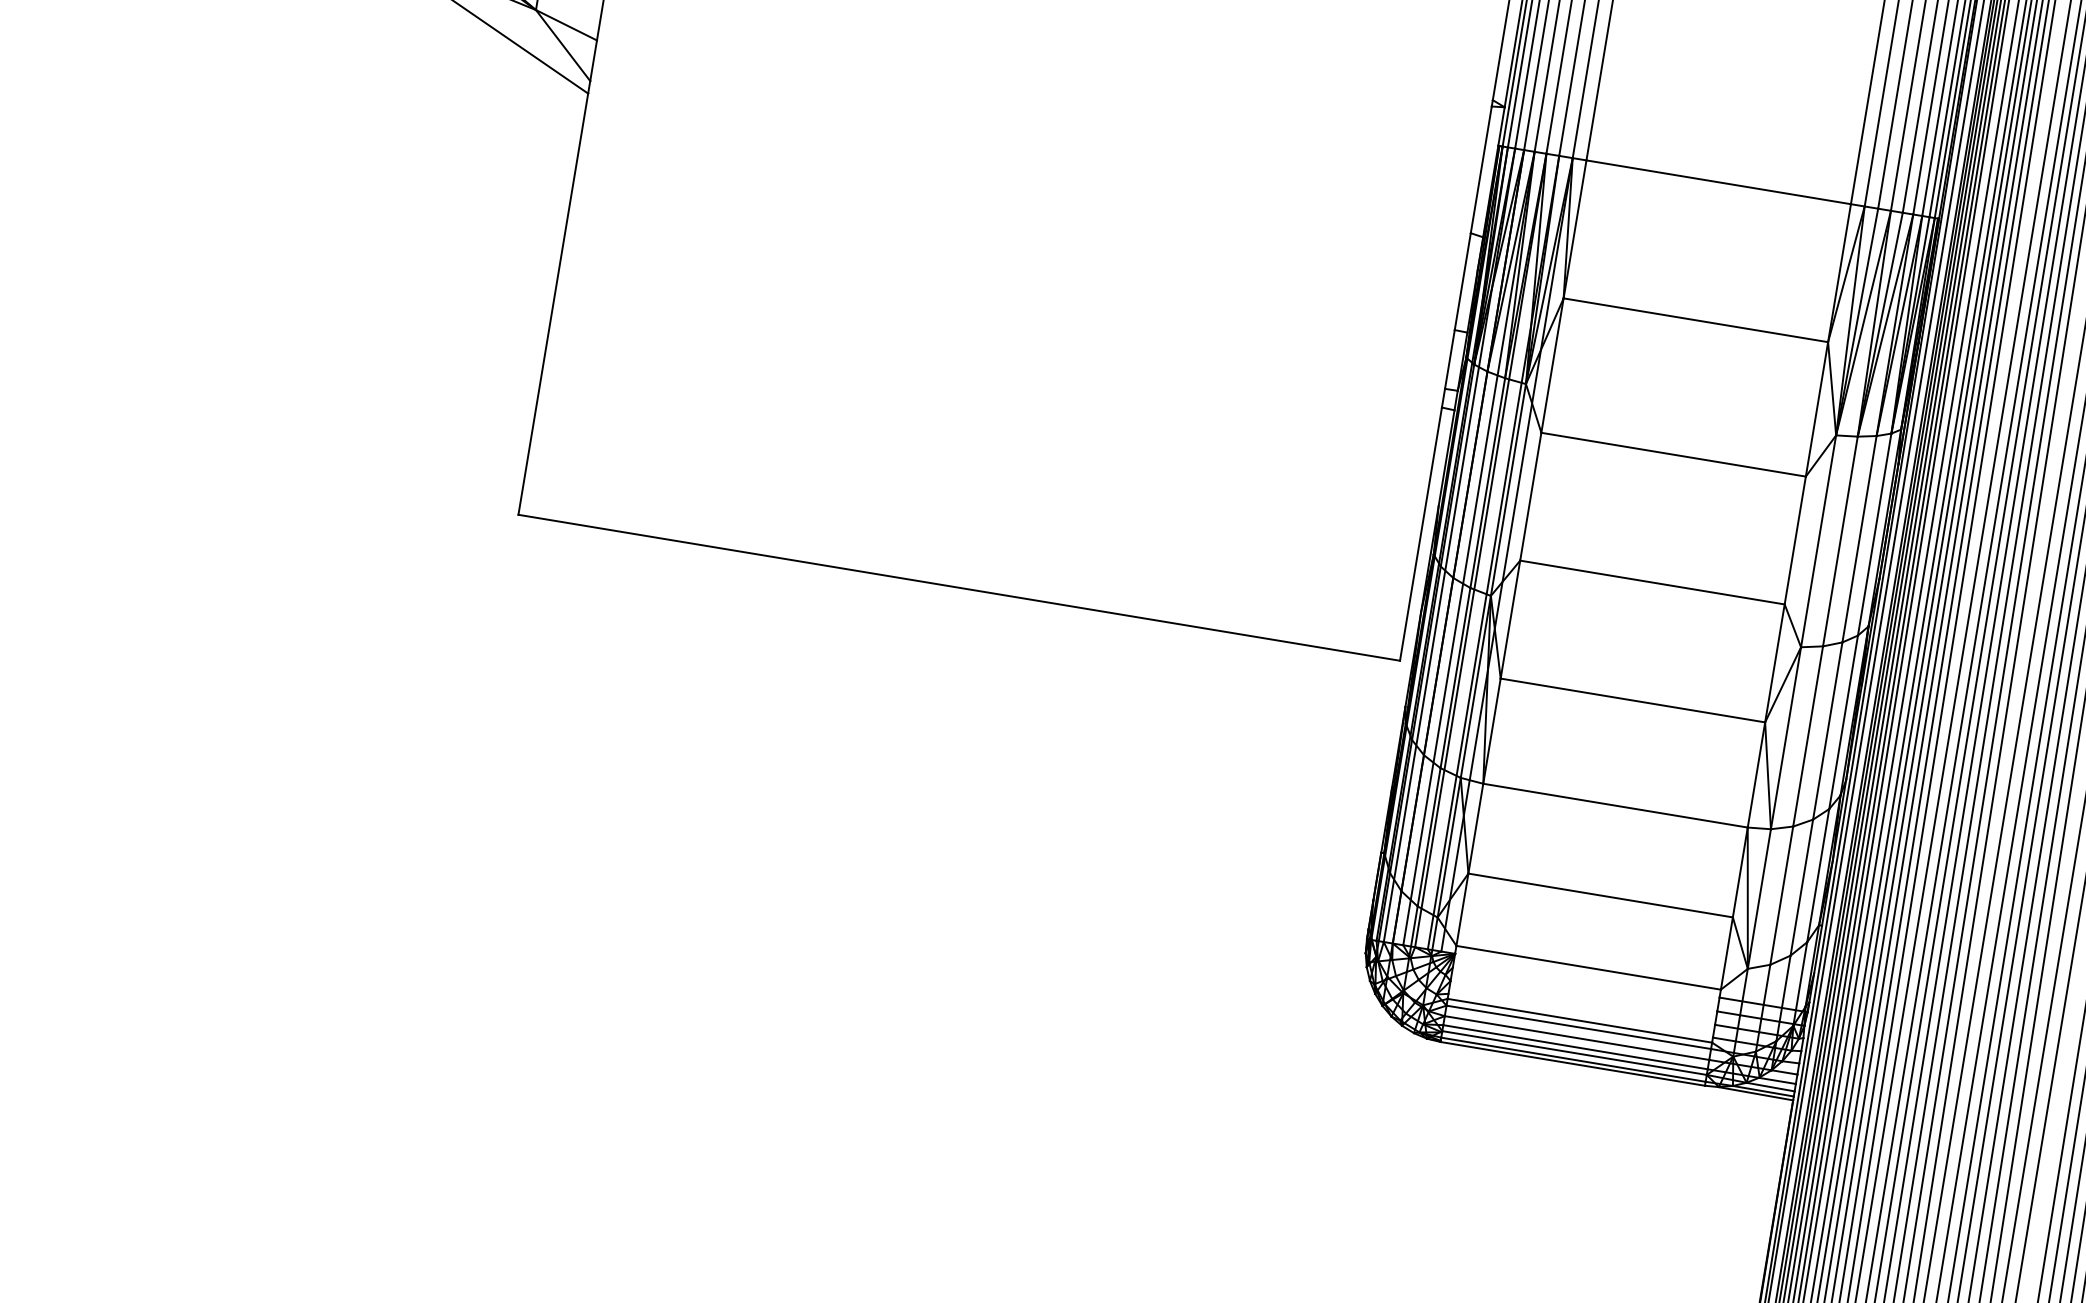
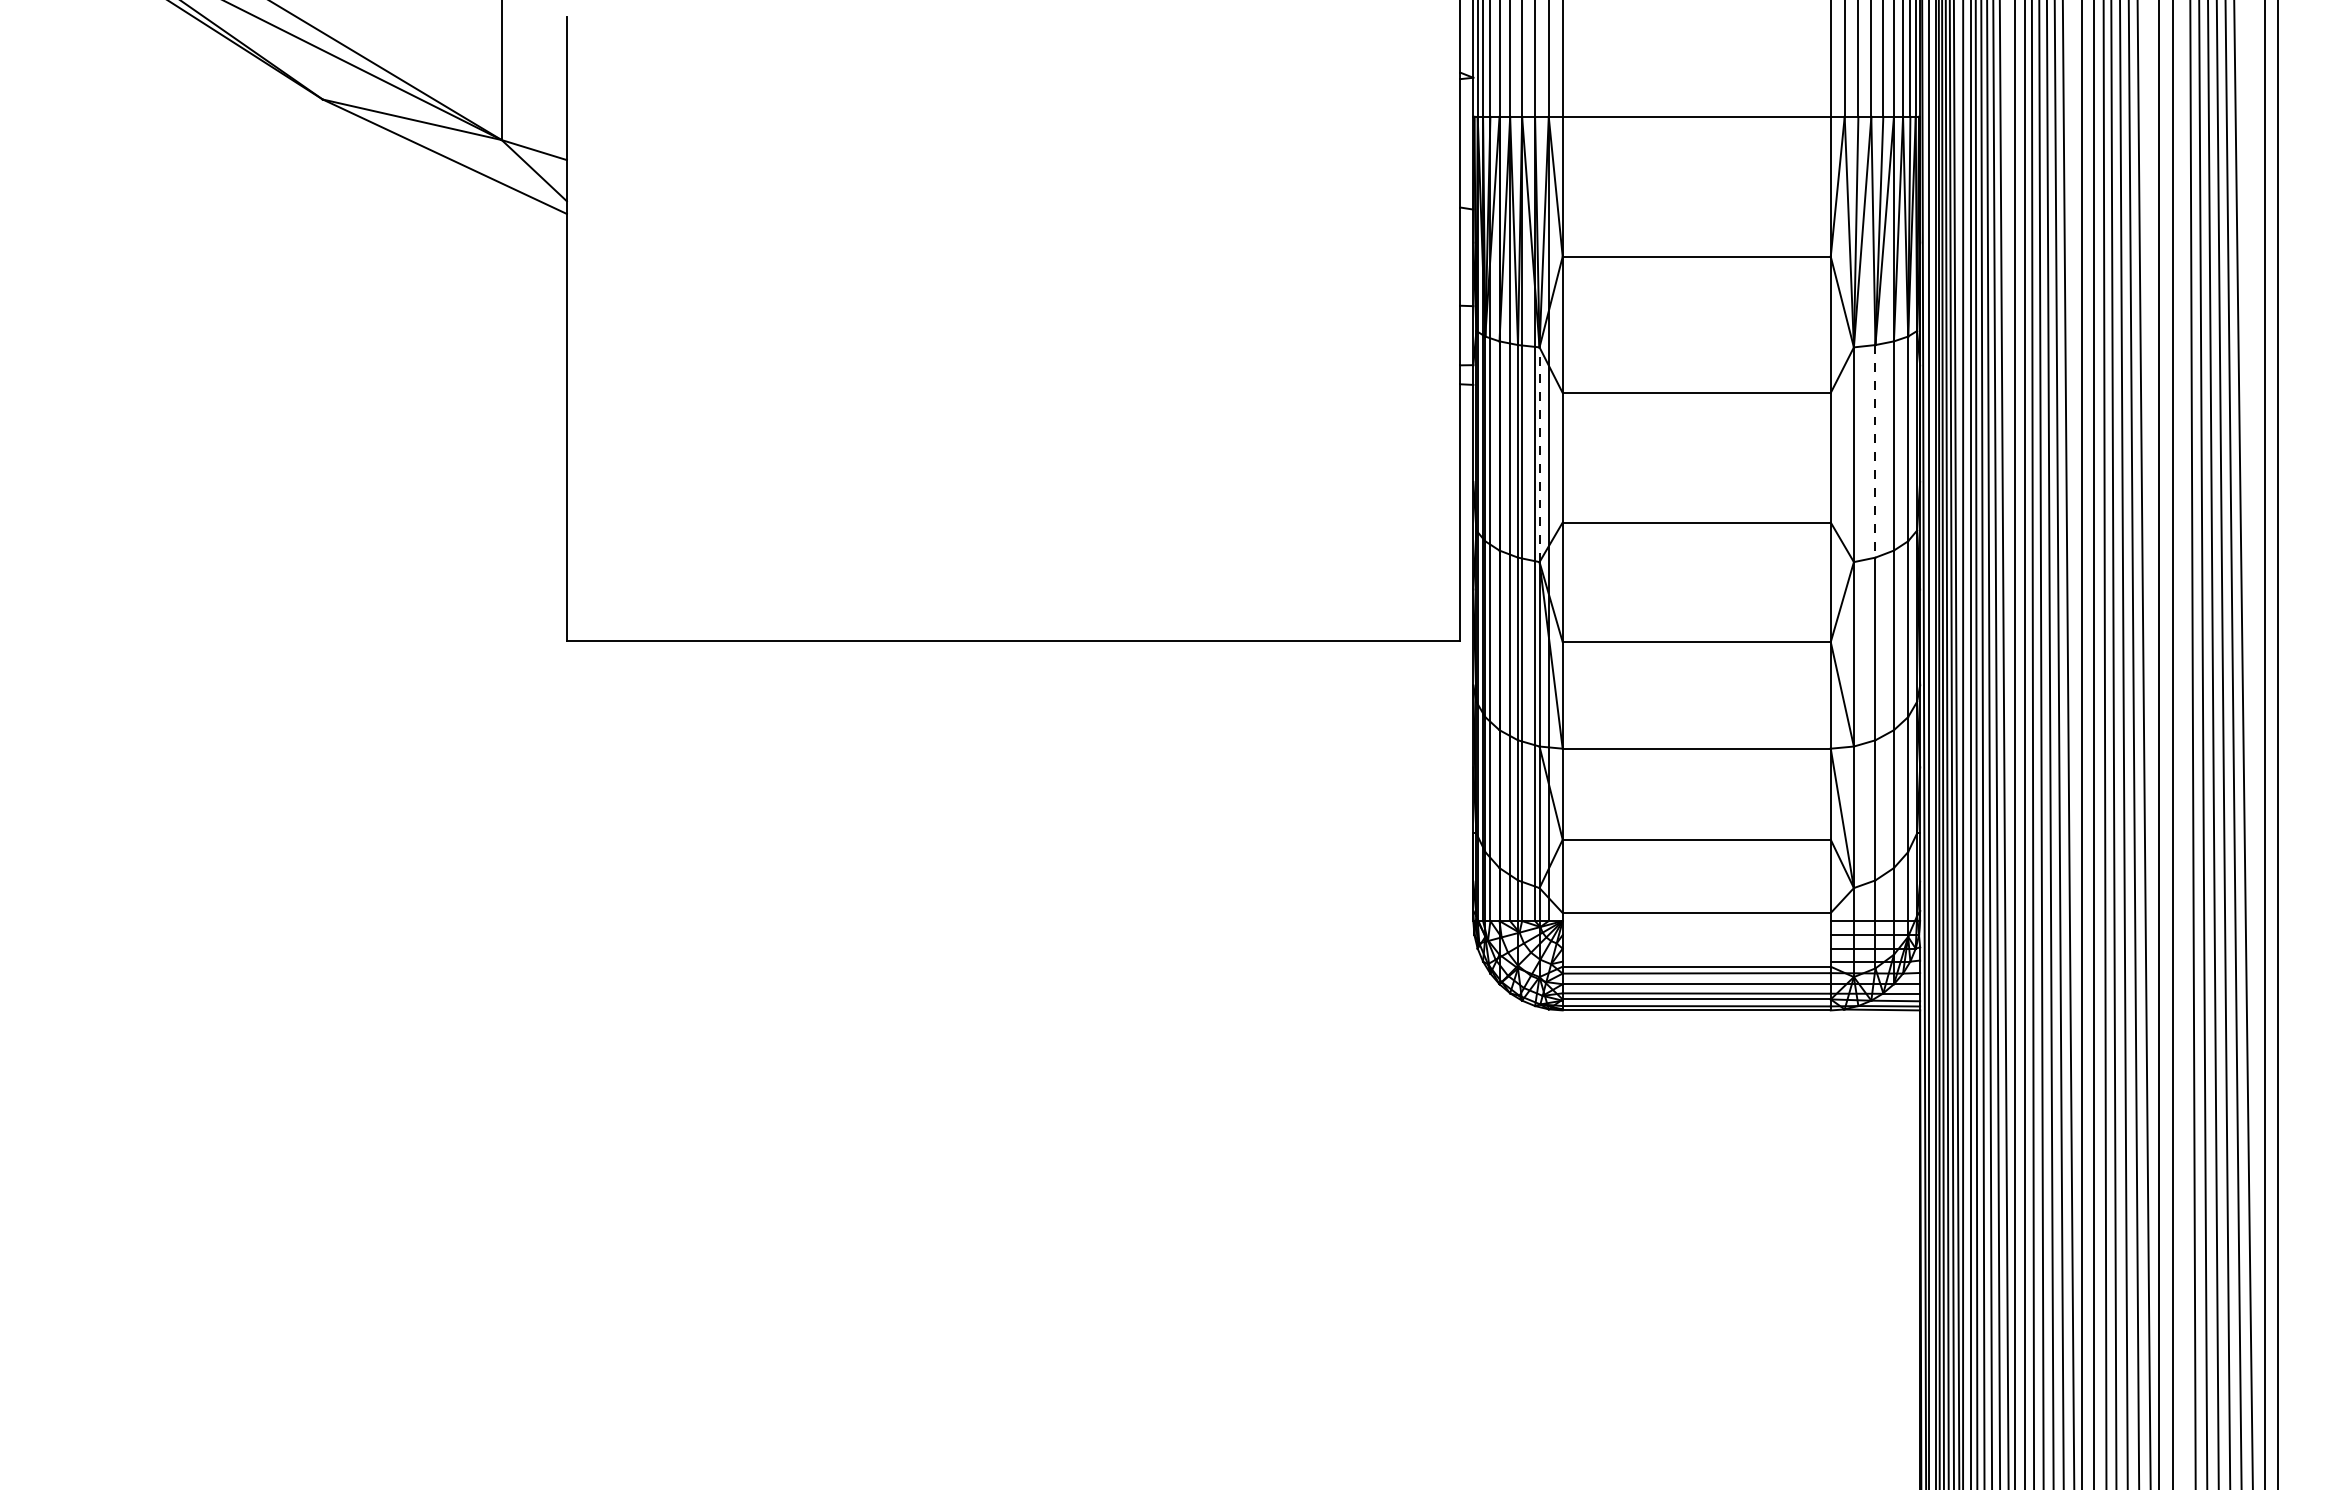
line: (1508, 489) -> (1539, 454), solid -> dashed
line: (1840, 541) -> (1875, 451), solid -> dashed

